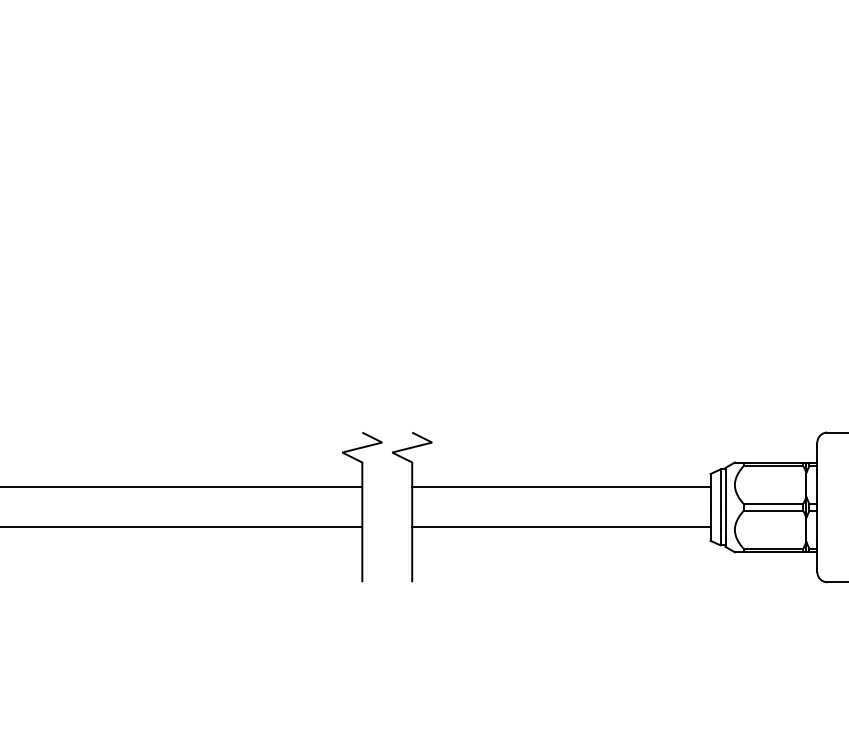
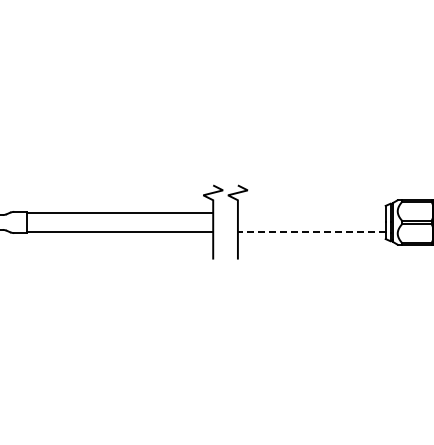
line: (560, 487) -> (311, 212), removed
line: (560, 527) -> (311, 232), solid -> dashed

